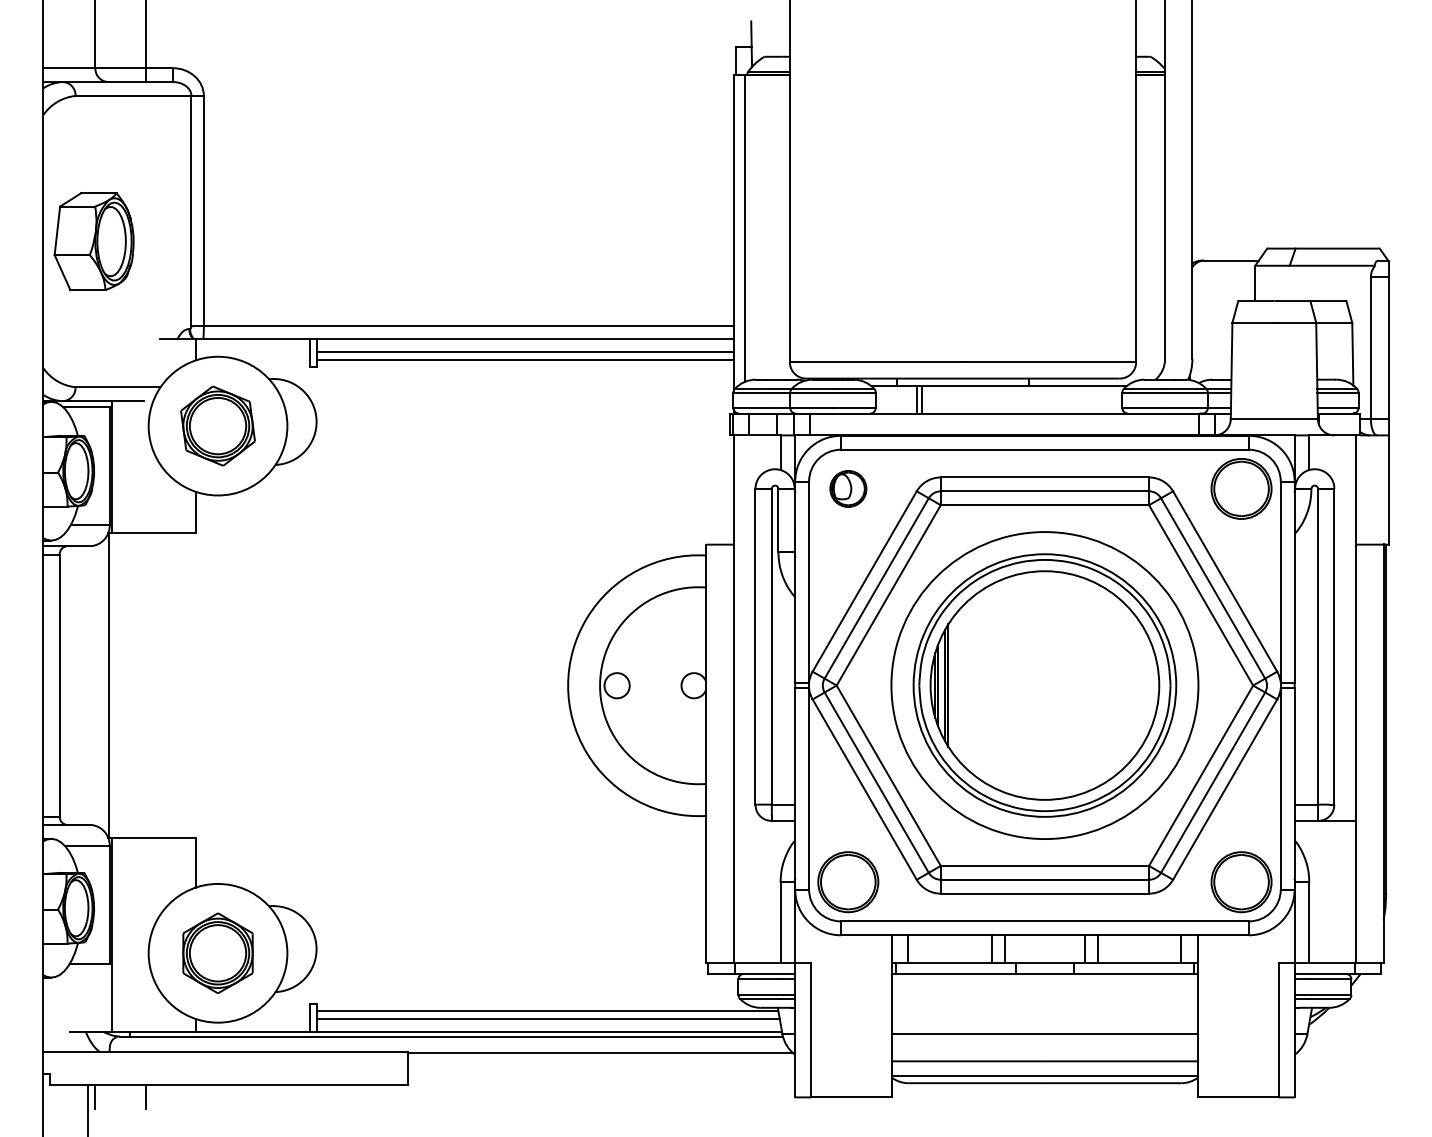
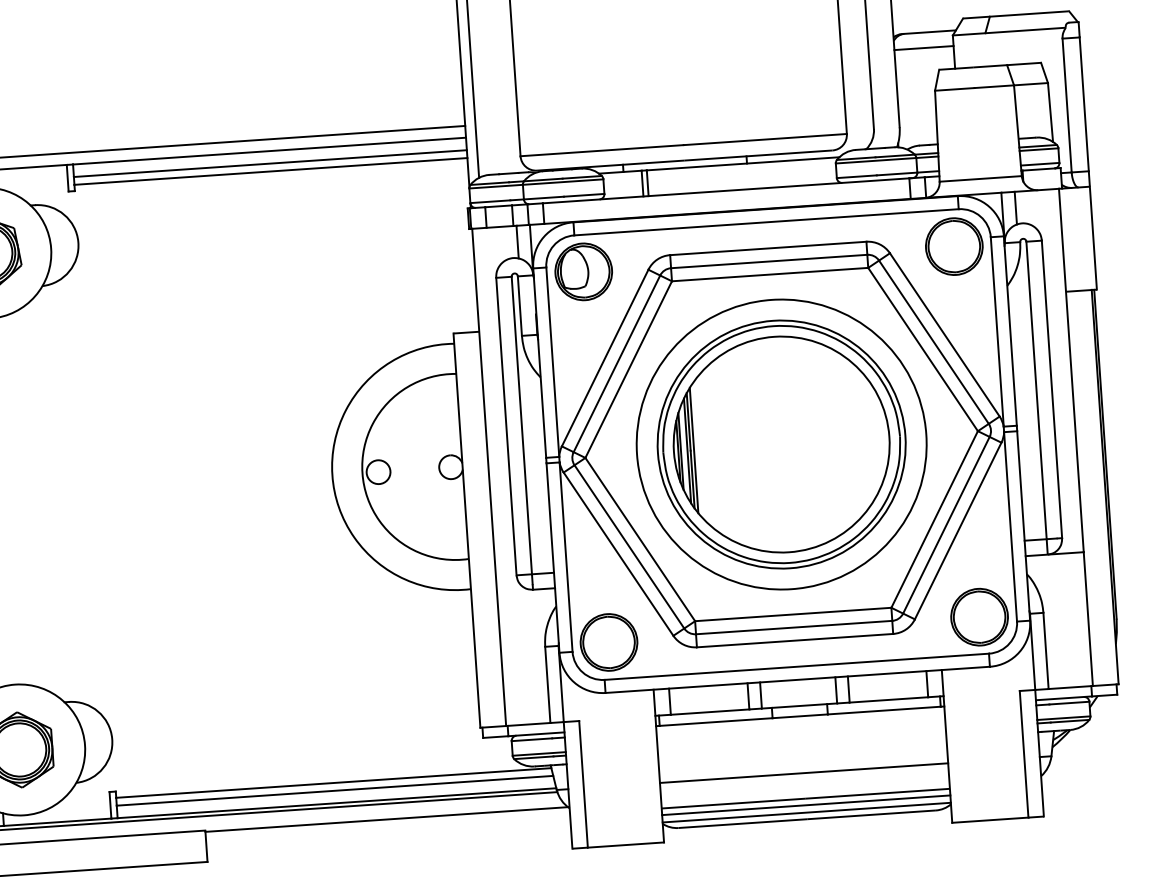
line: (1223, 277) -> (923, 48), added
part: (848, 488) -> (583, 271), size x1.67
line: (951, 685) -> (693, 450), added
line: (1044, 1068) -> (805, 805), added

